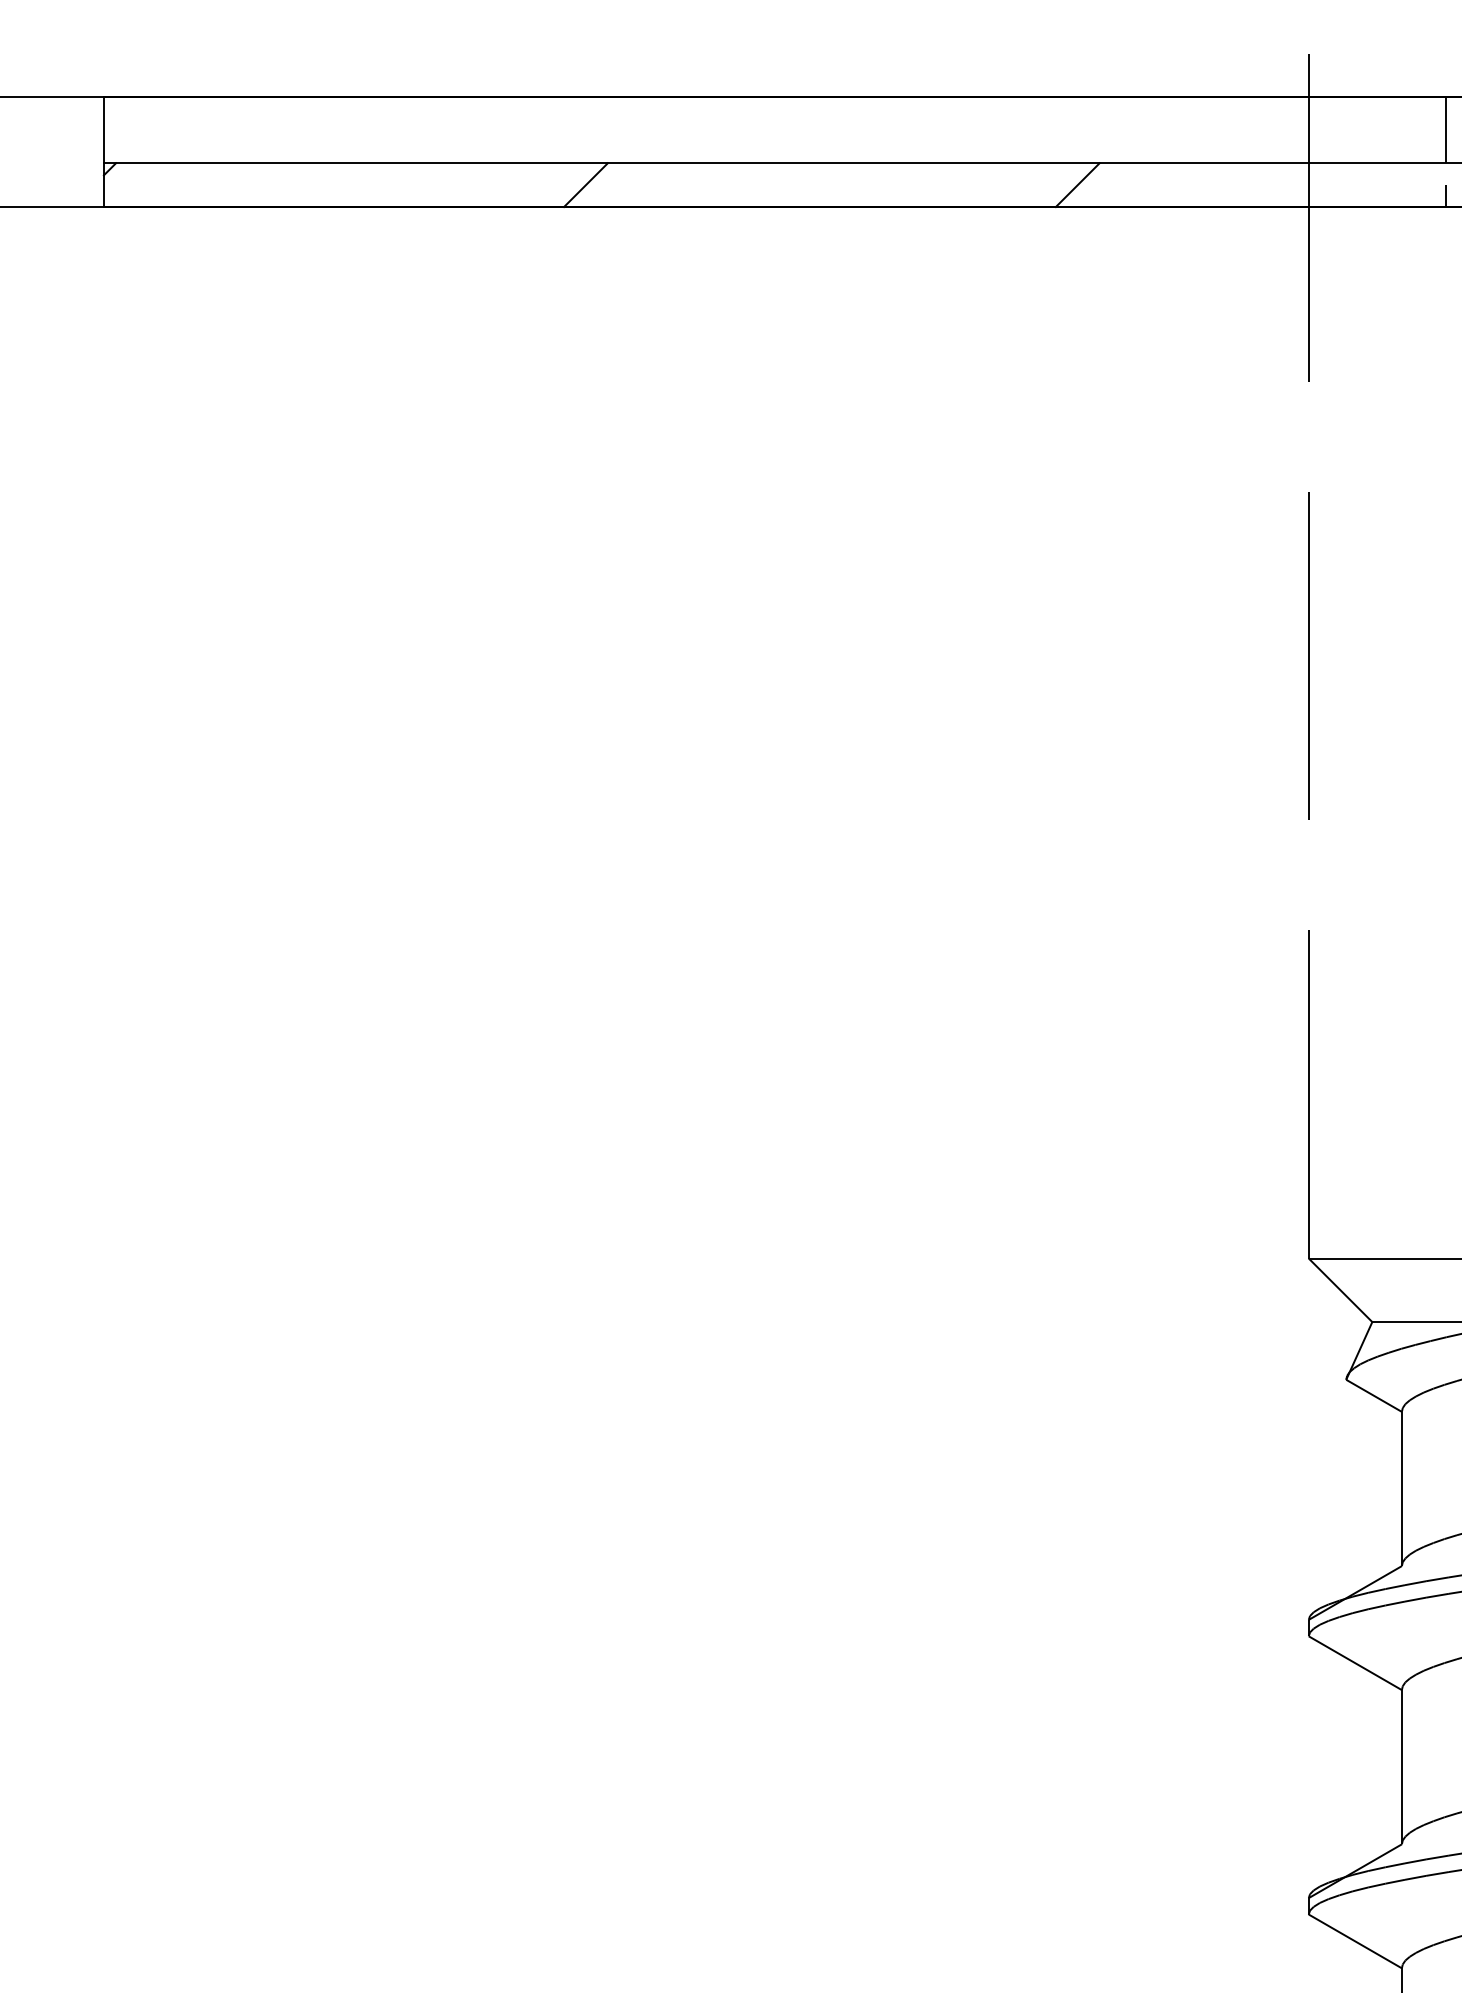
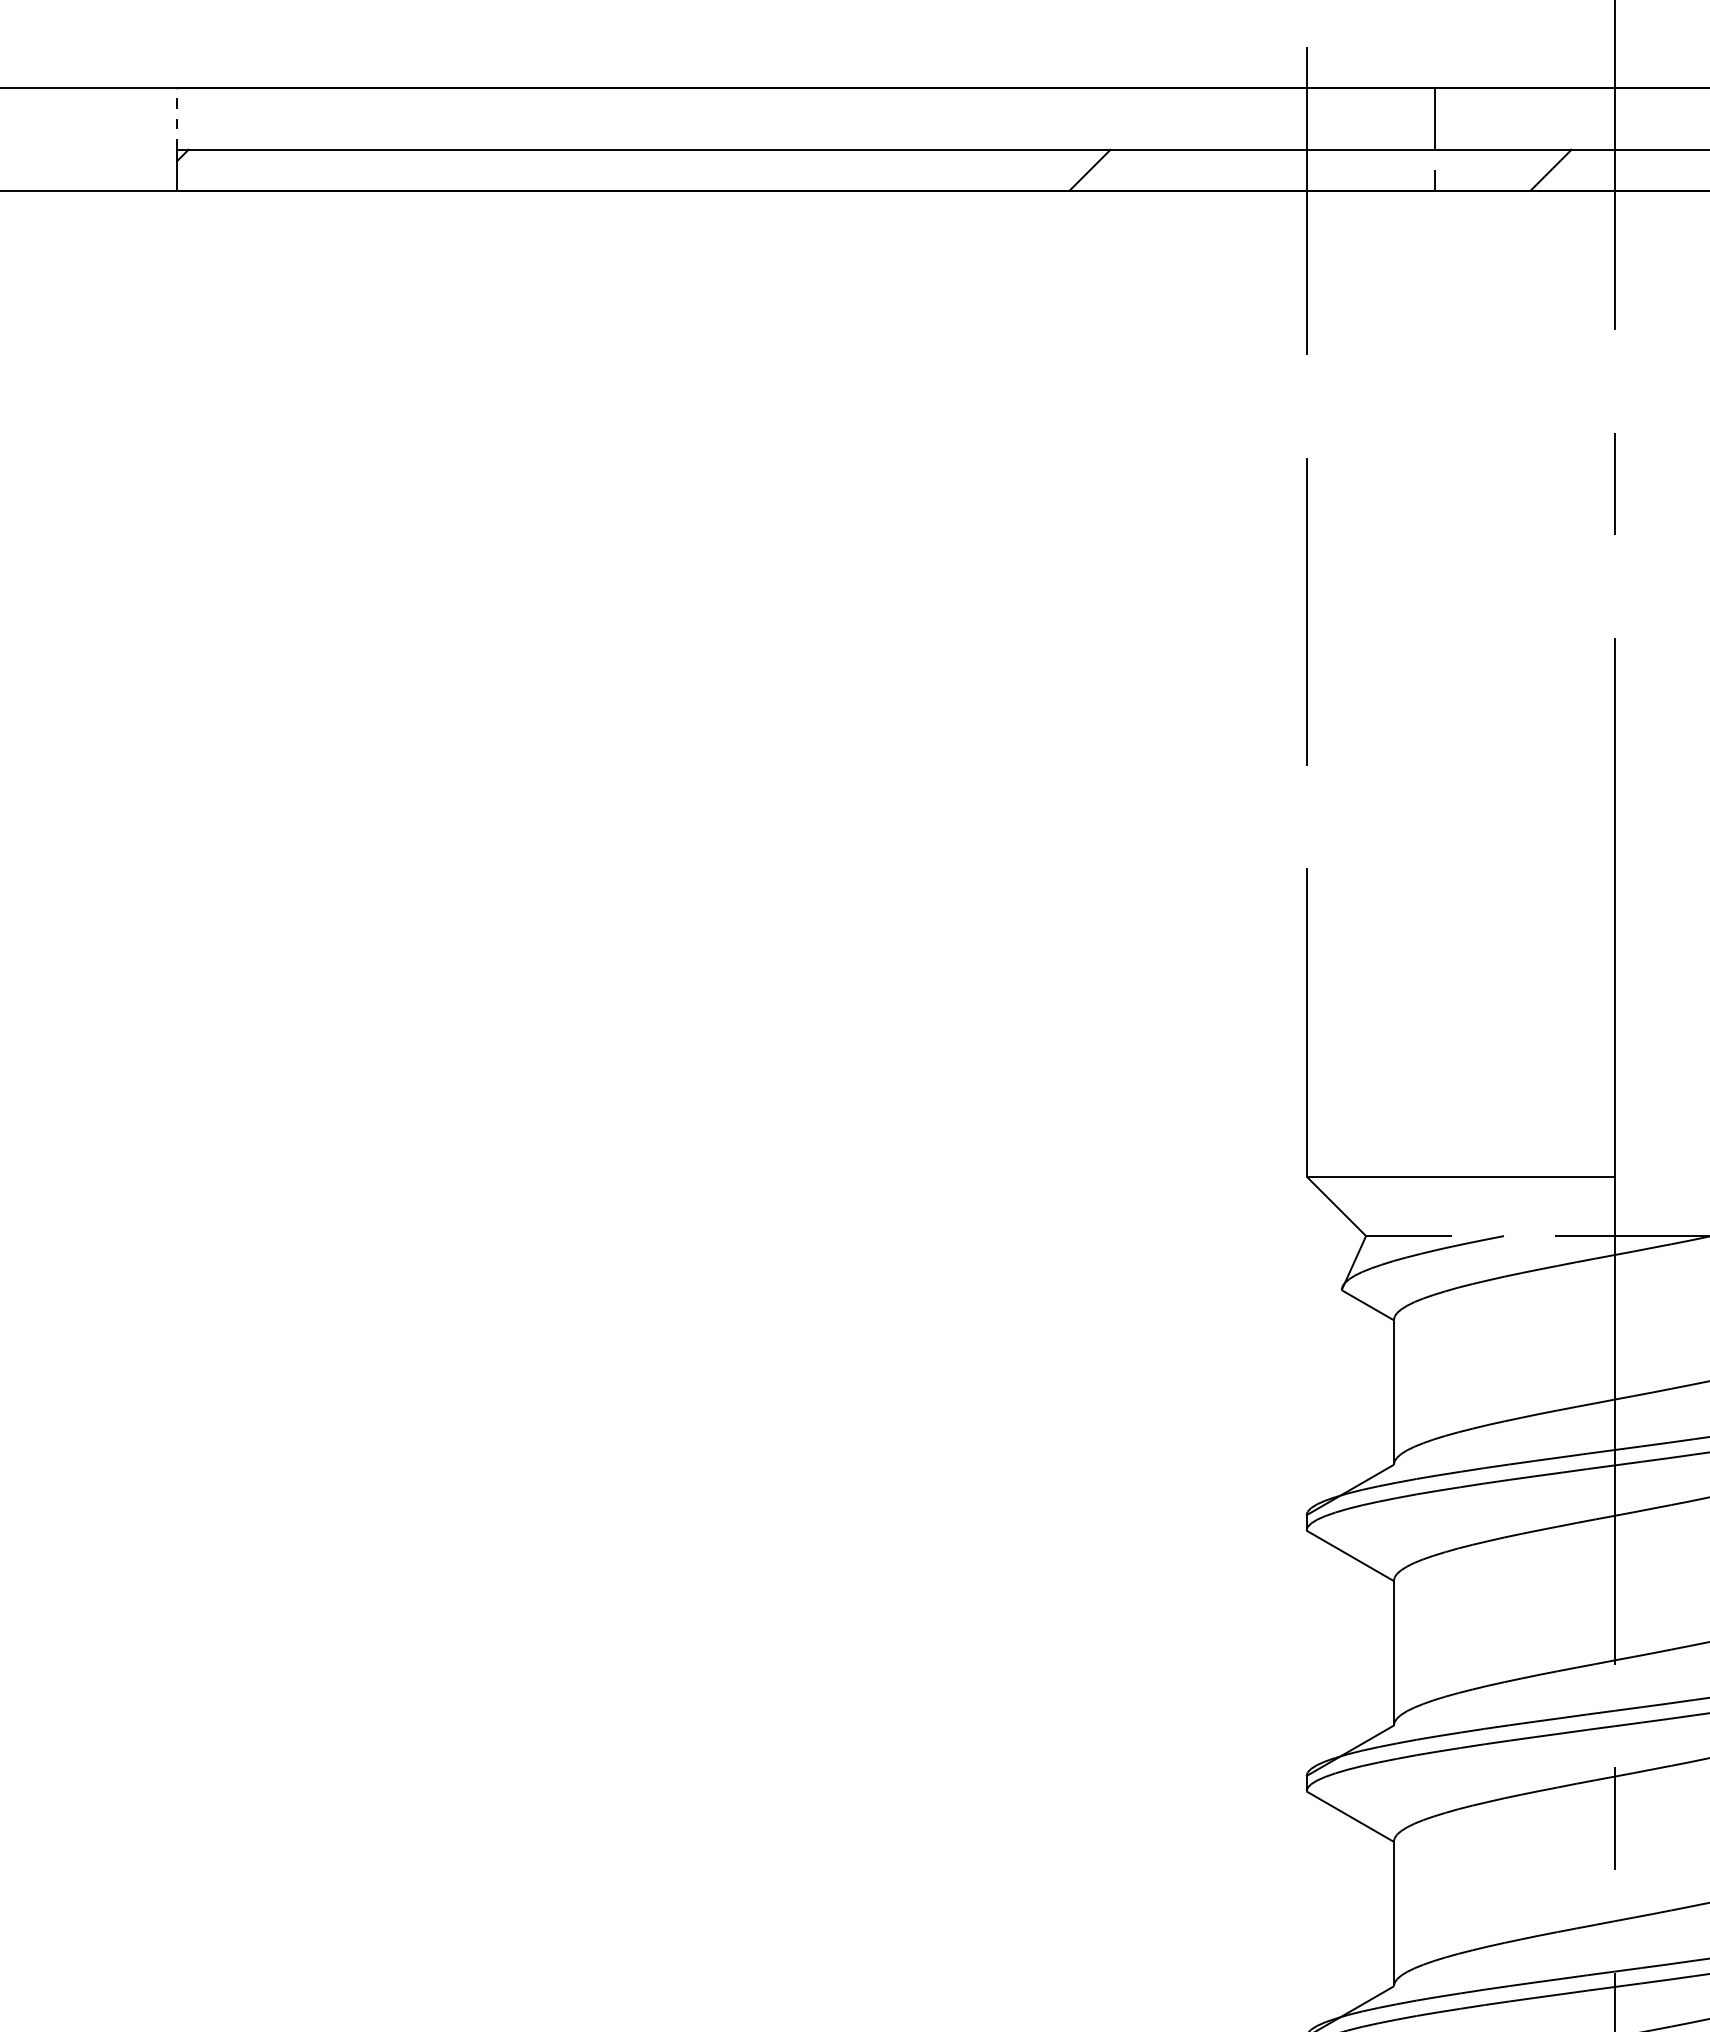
line: (104, 129) -> (177, 118), solid -> dashed
line: (585, 184) -> (628, 169), removed

